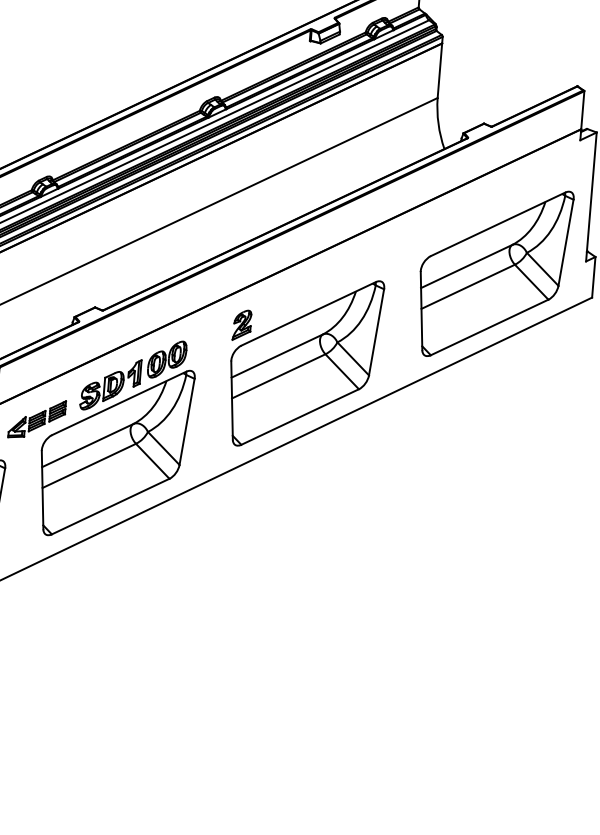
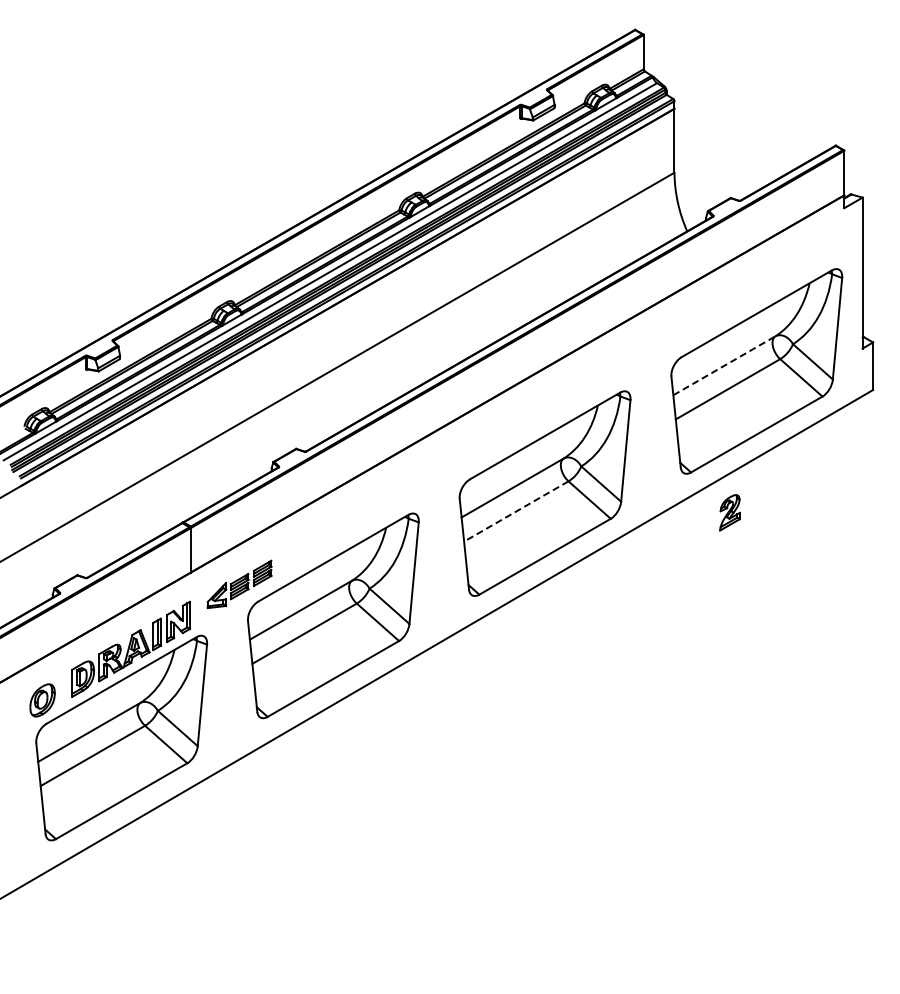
line: (466, 266) -> (724, 365), solid -> dashed
part: (241, 325) -> (729, 512), moved
part: (133, 375) -> (347, 524), removed
line: (278, 376) -> (515, 511), solid -> dashed

